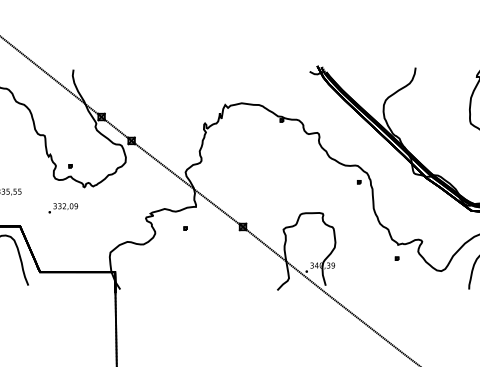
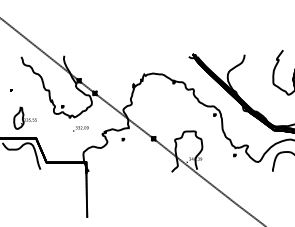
text: (62, 207) -> (80, 128), moved

